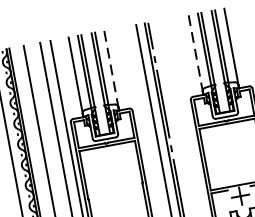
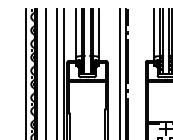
line: (196, 56) -> (154, 35), dashed -> solid
line: (112, 71) -> (99, 35), dashed -> solid

